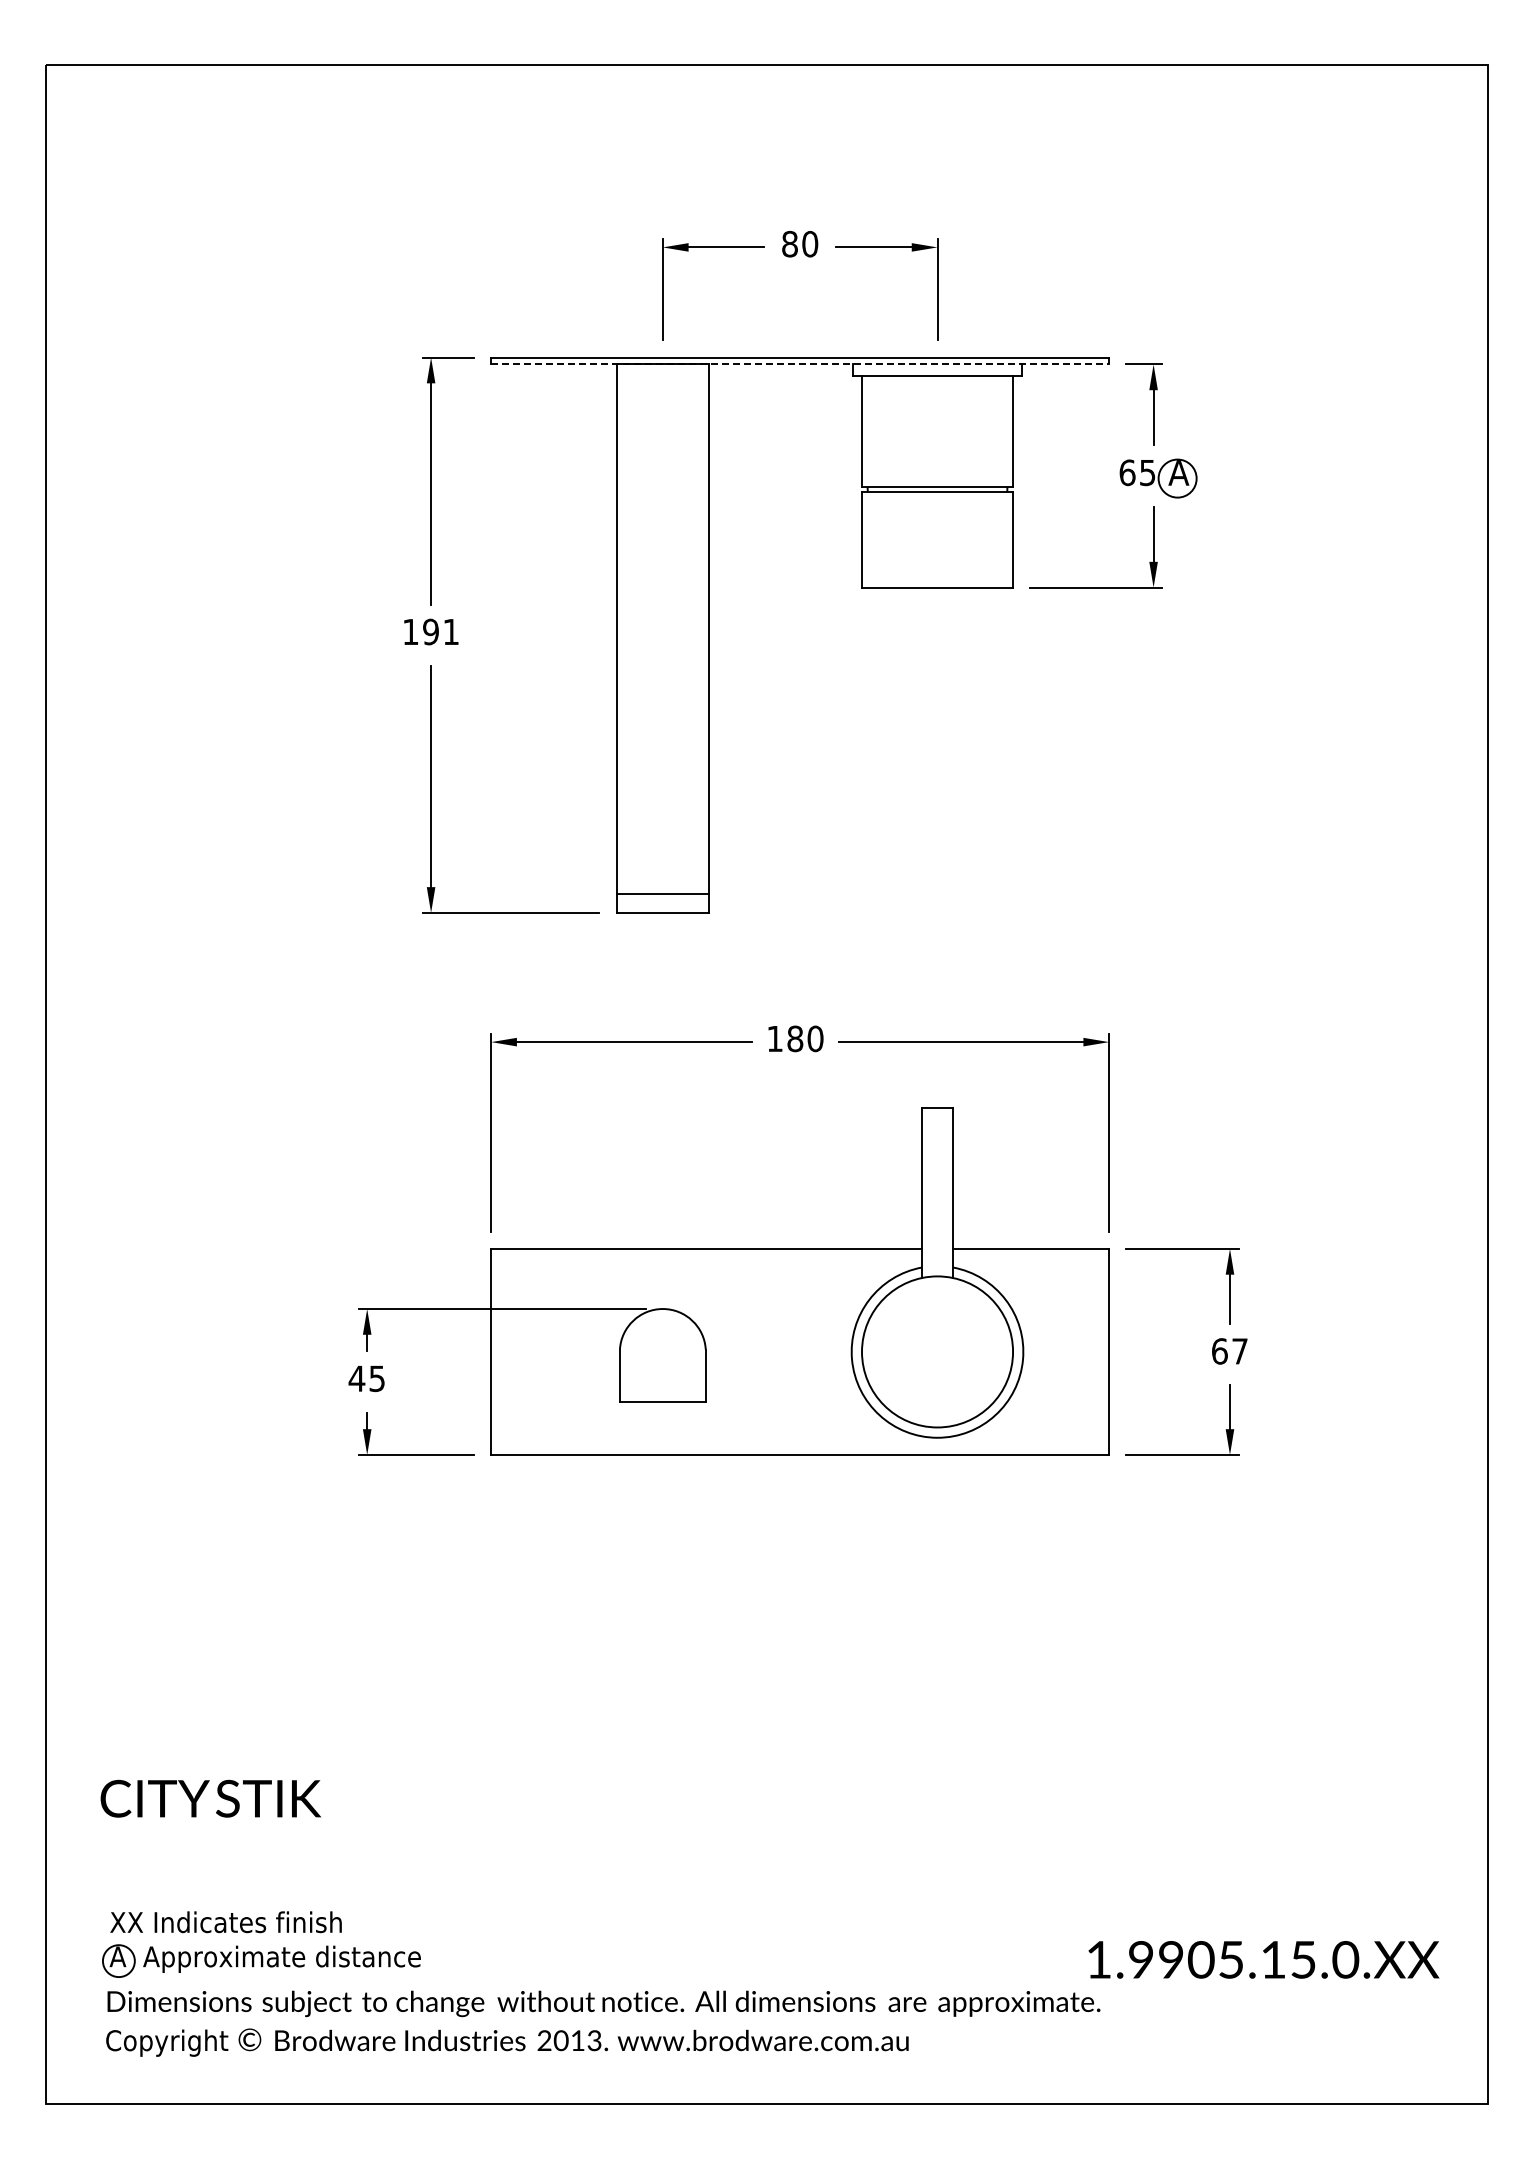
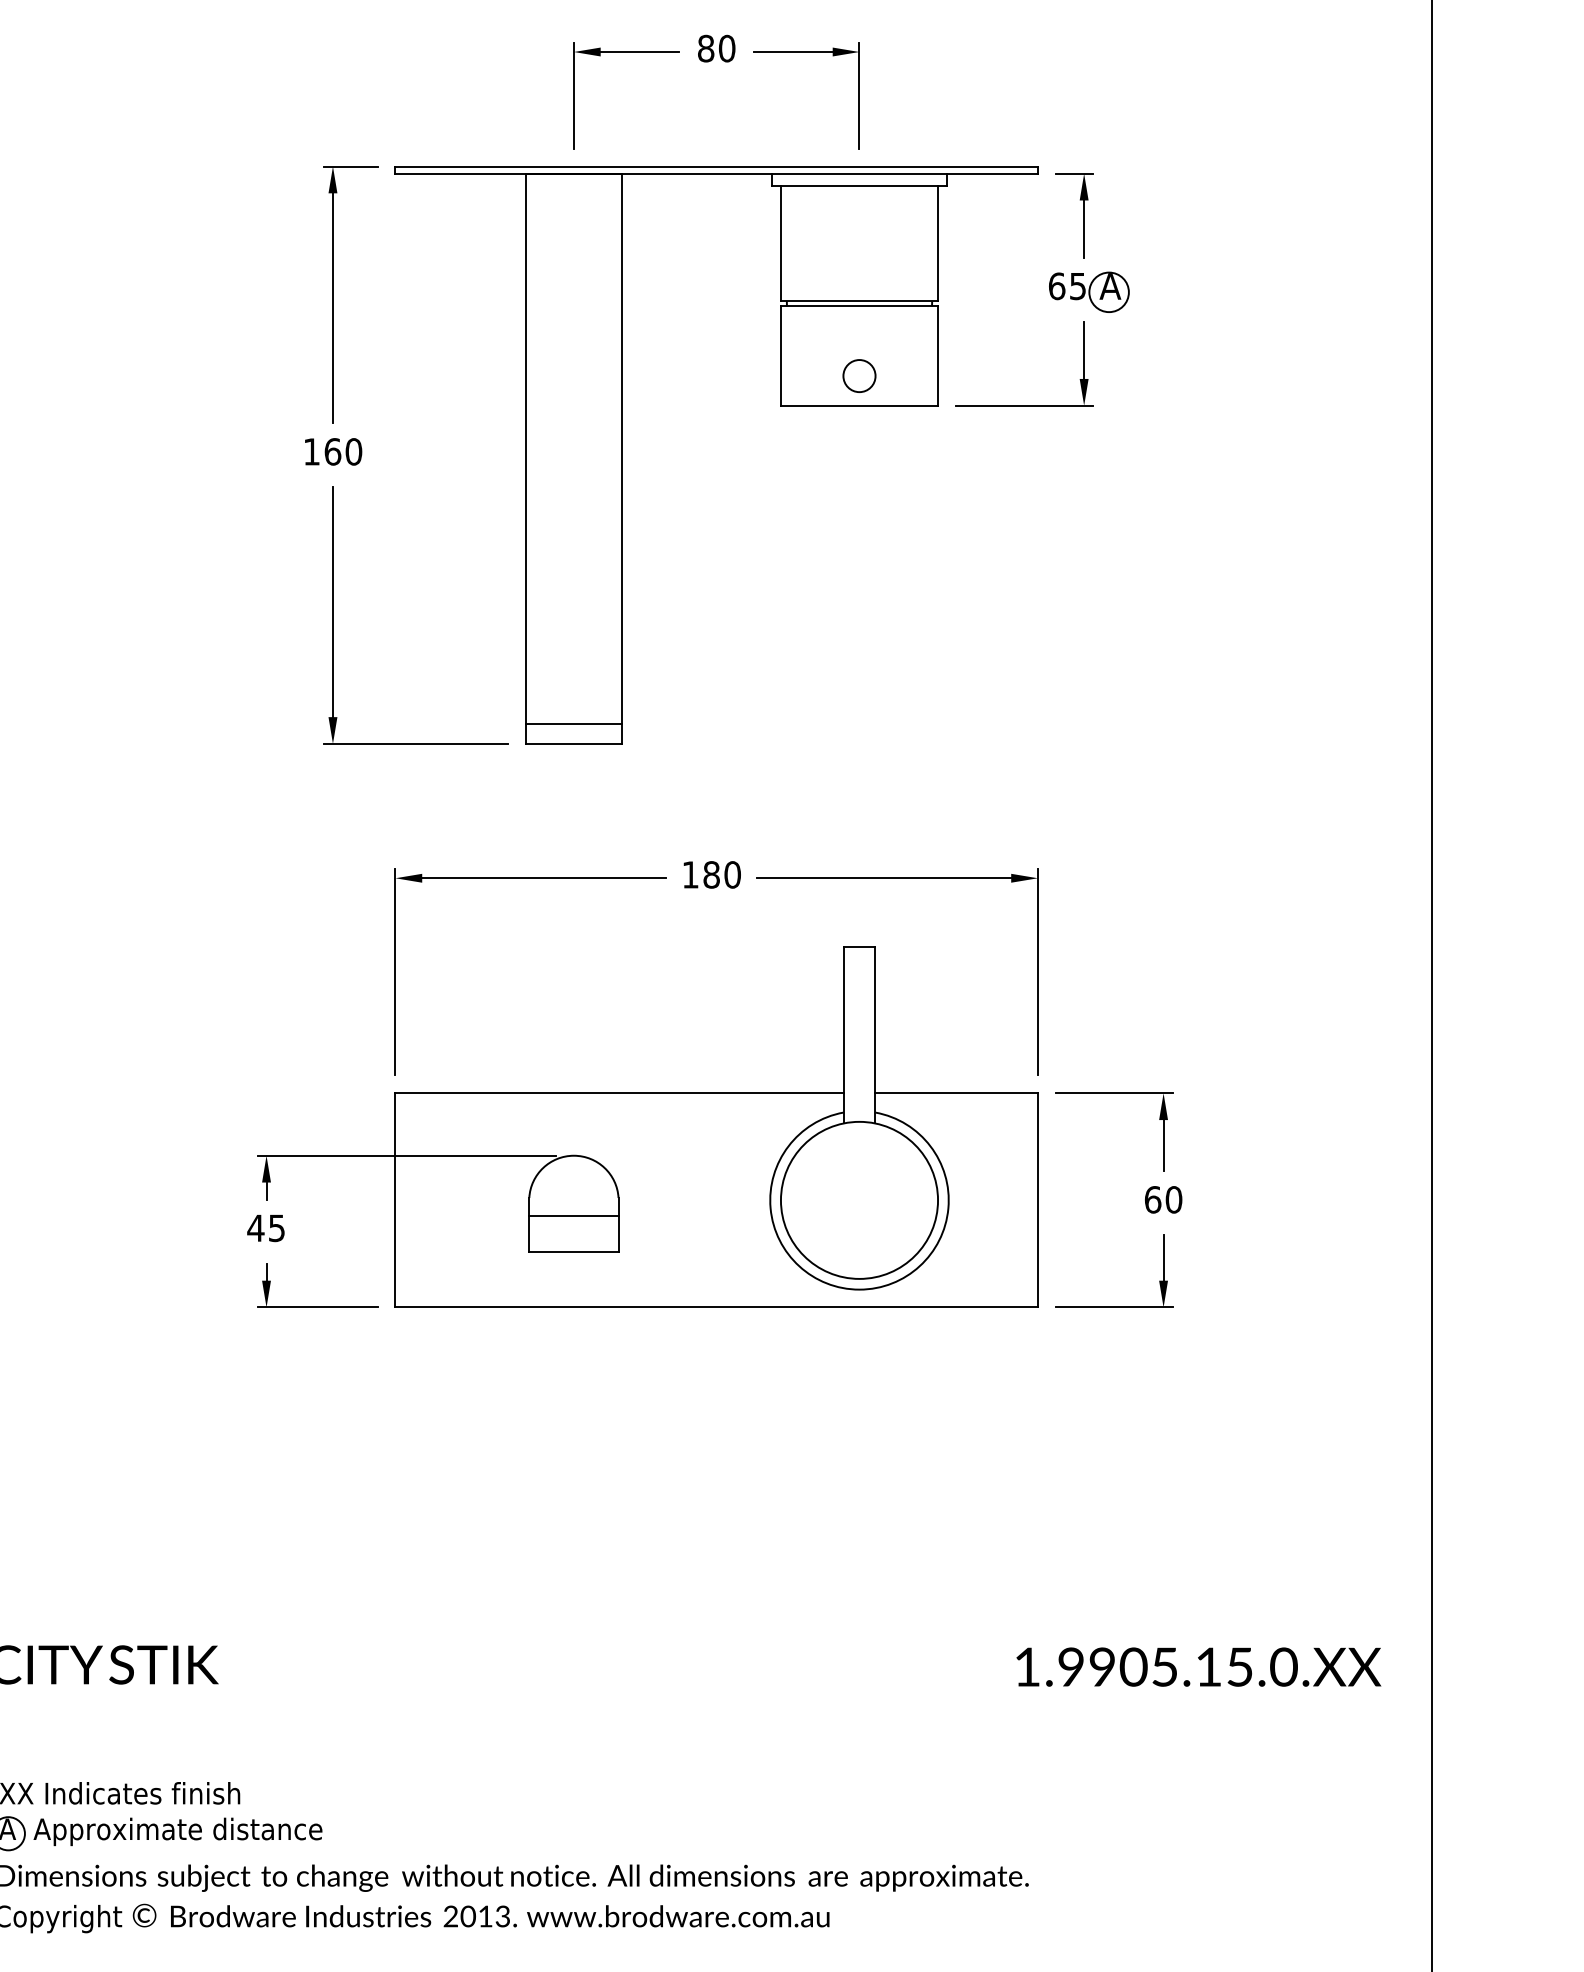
line: (800, 364) -> (717, 173), dashed -> solid
circle: (937, 558) -> (859, 375), added
text: (441, 631) -> (343, 451), 191 -> 160
text: (1239, 1351) -> (1173, 1199), 67 -> 60
line: (662, 1367) -> (573, 1216), added
text: (1263, 1959) -> (1198, 1666), moved

